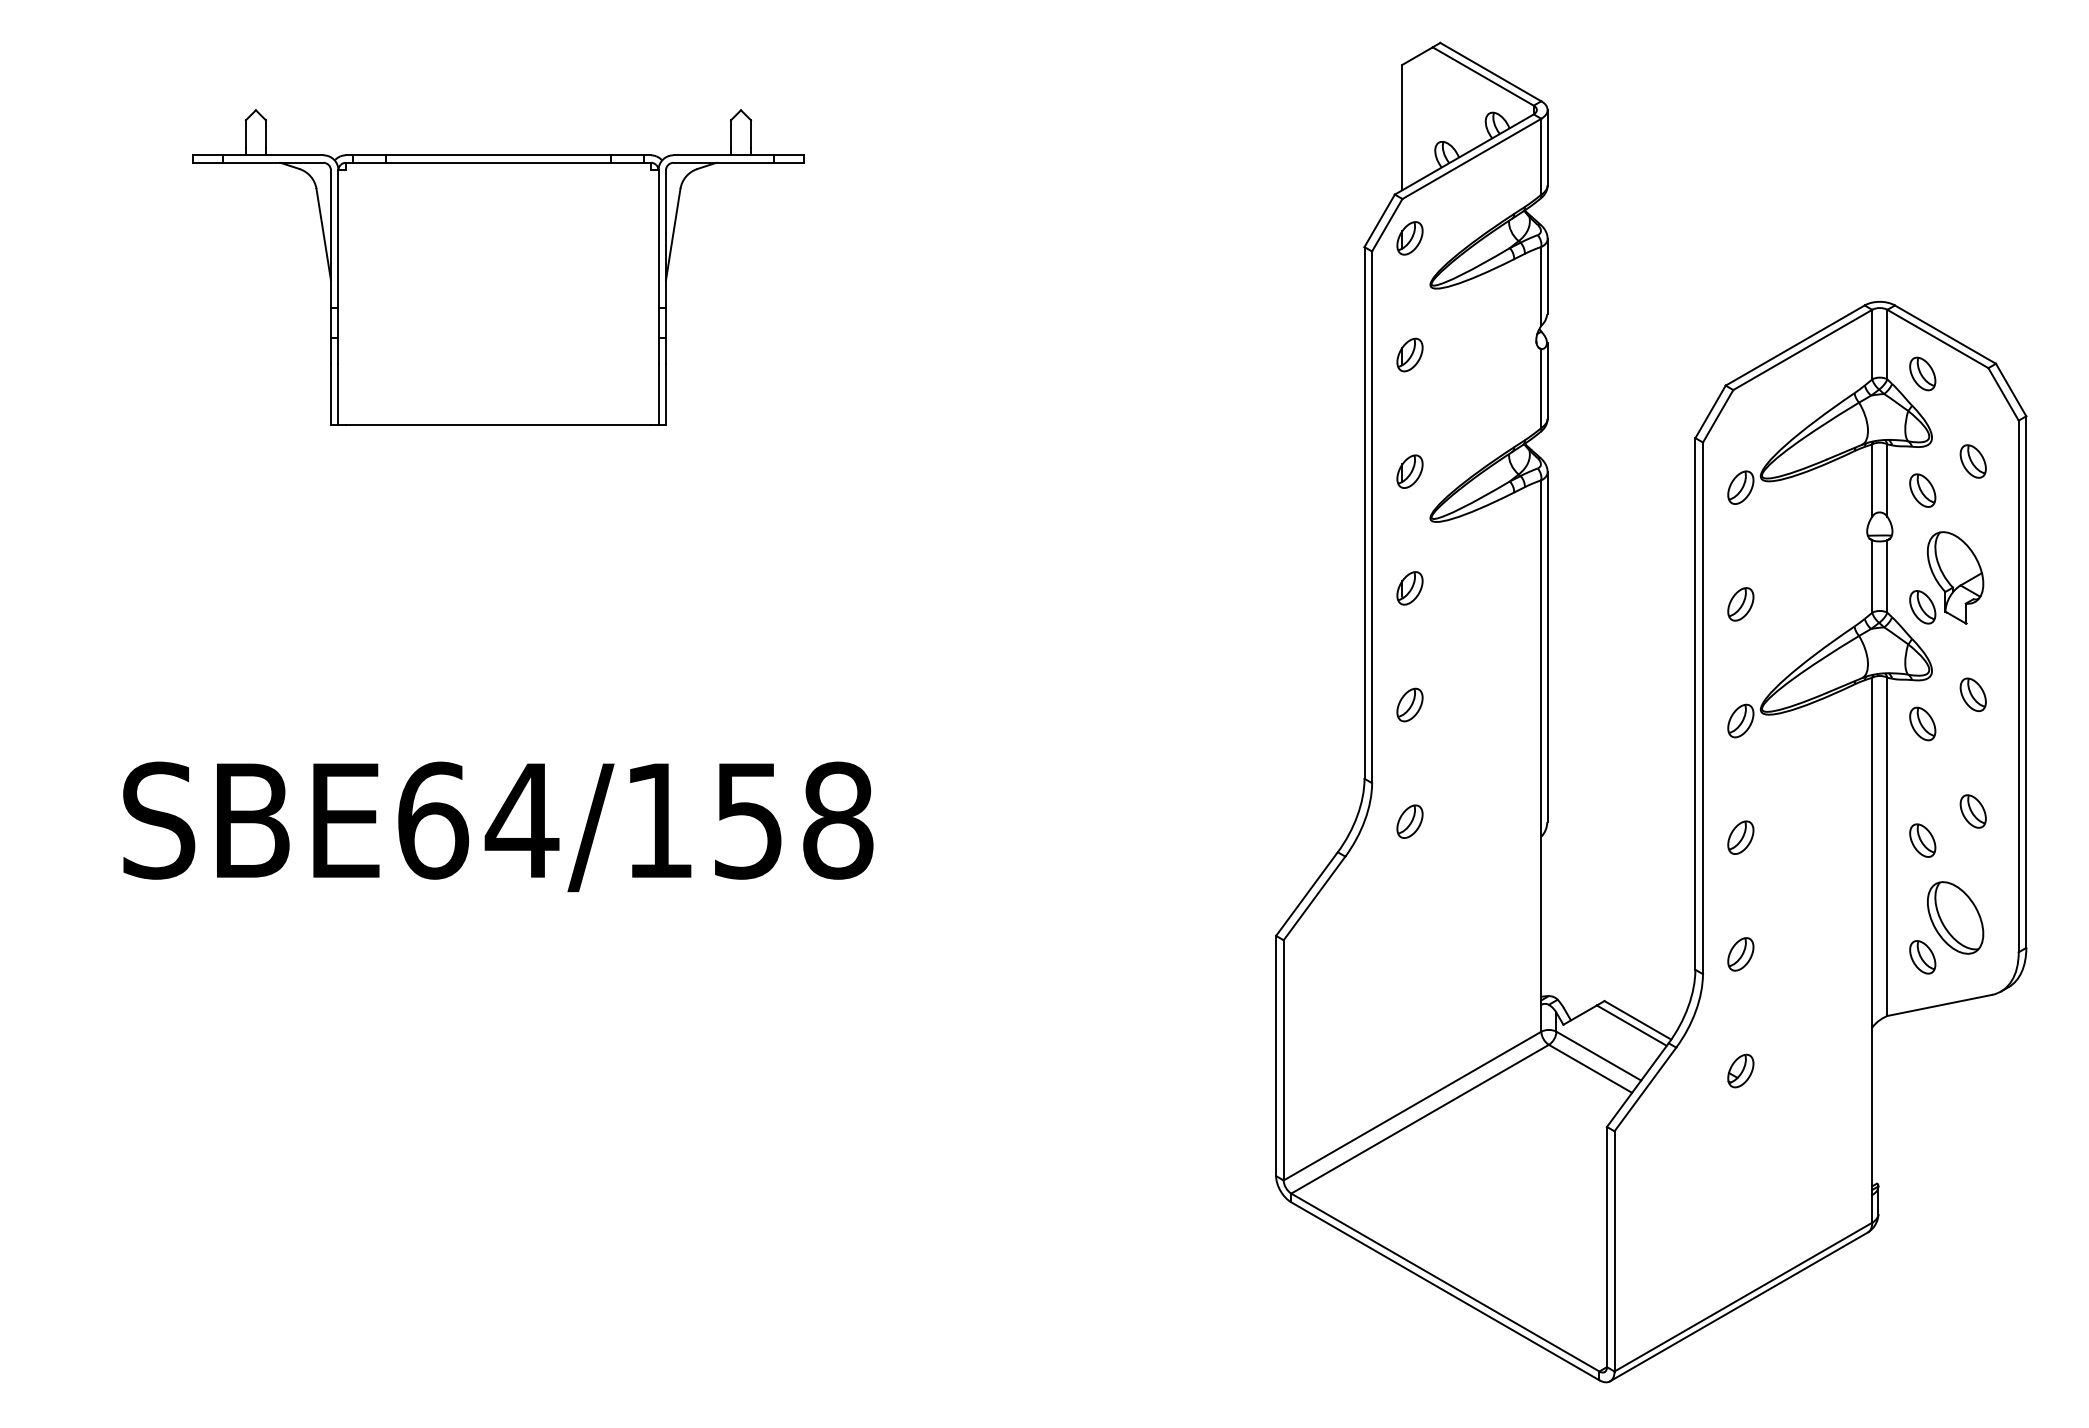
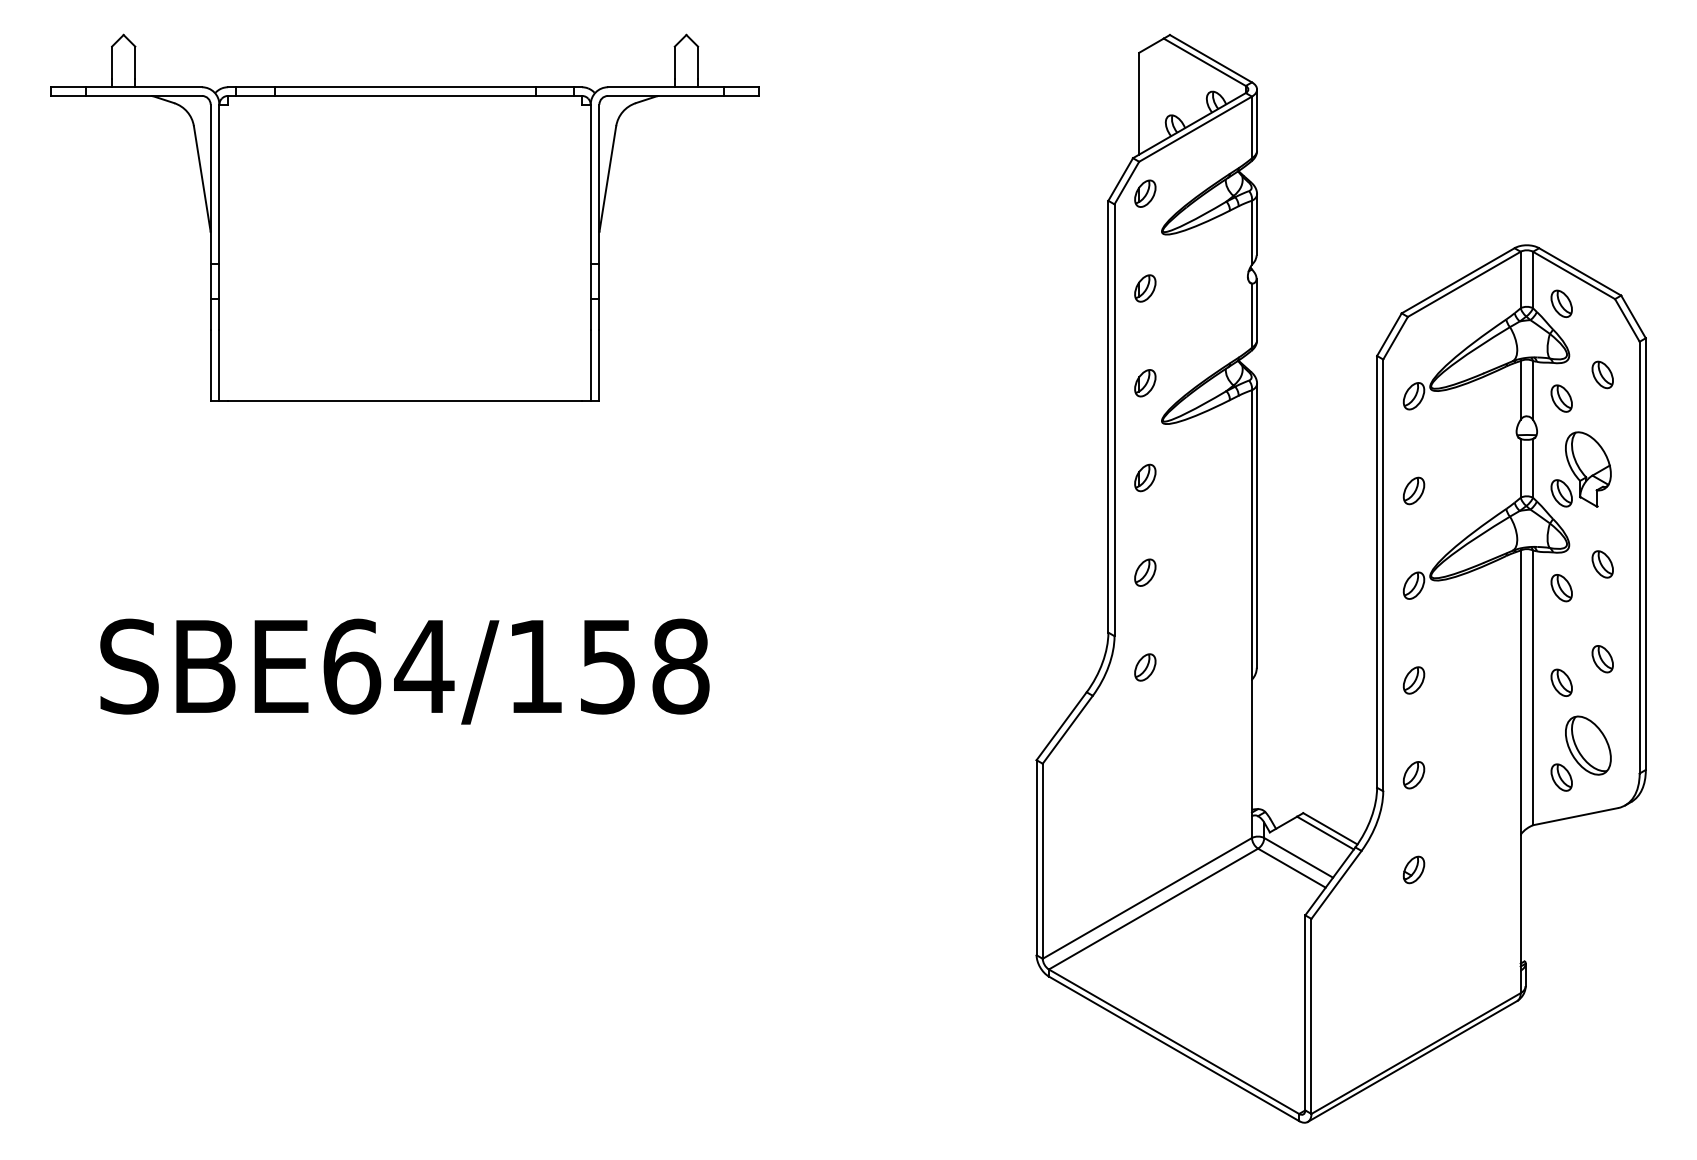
part: (498, 267) -> (405, 217), size x1.43

